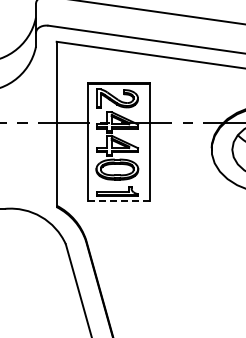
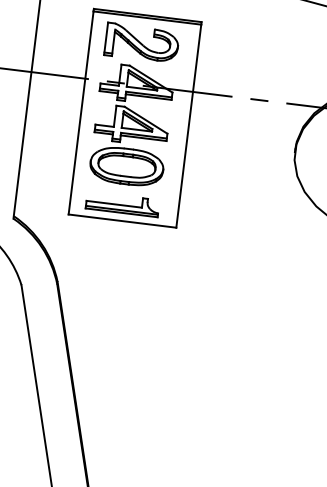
line: (118, 200) -> (122, 220), dashed -> solid

